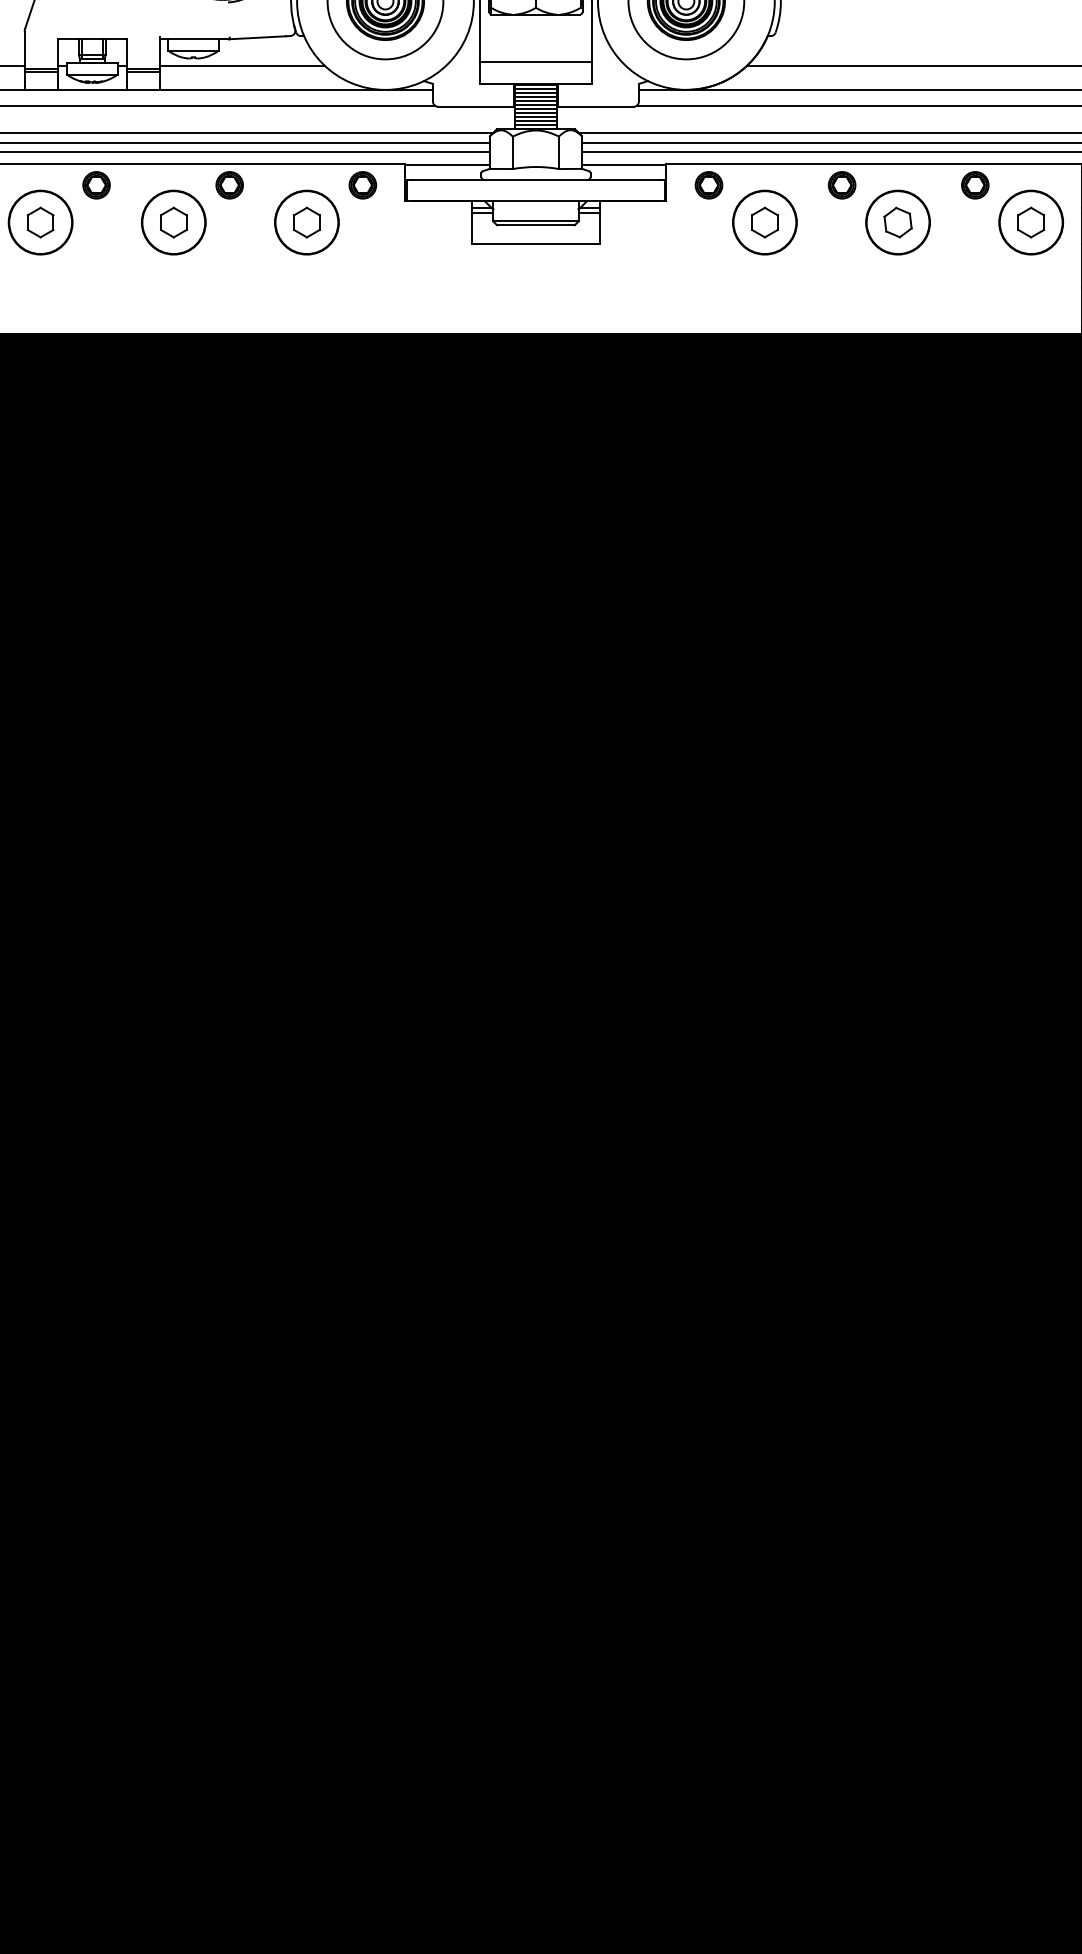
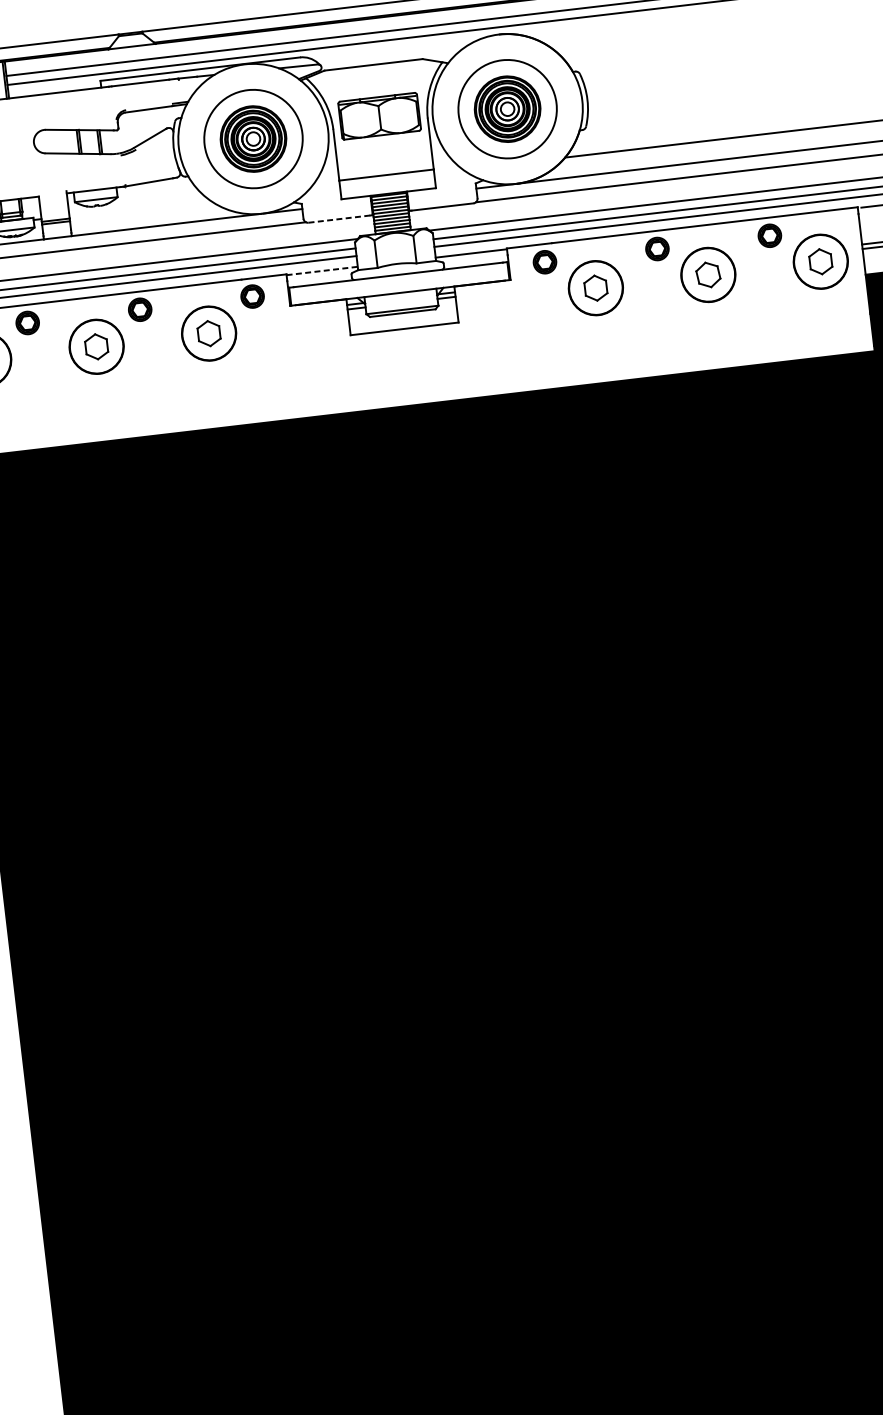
line: (241, 65) -> (138, 207), removed
line: (474, 106) -> (339, 218), solid -> dashed
line: (448, 165) -> (323, 271), solid -> dashed

